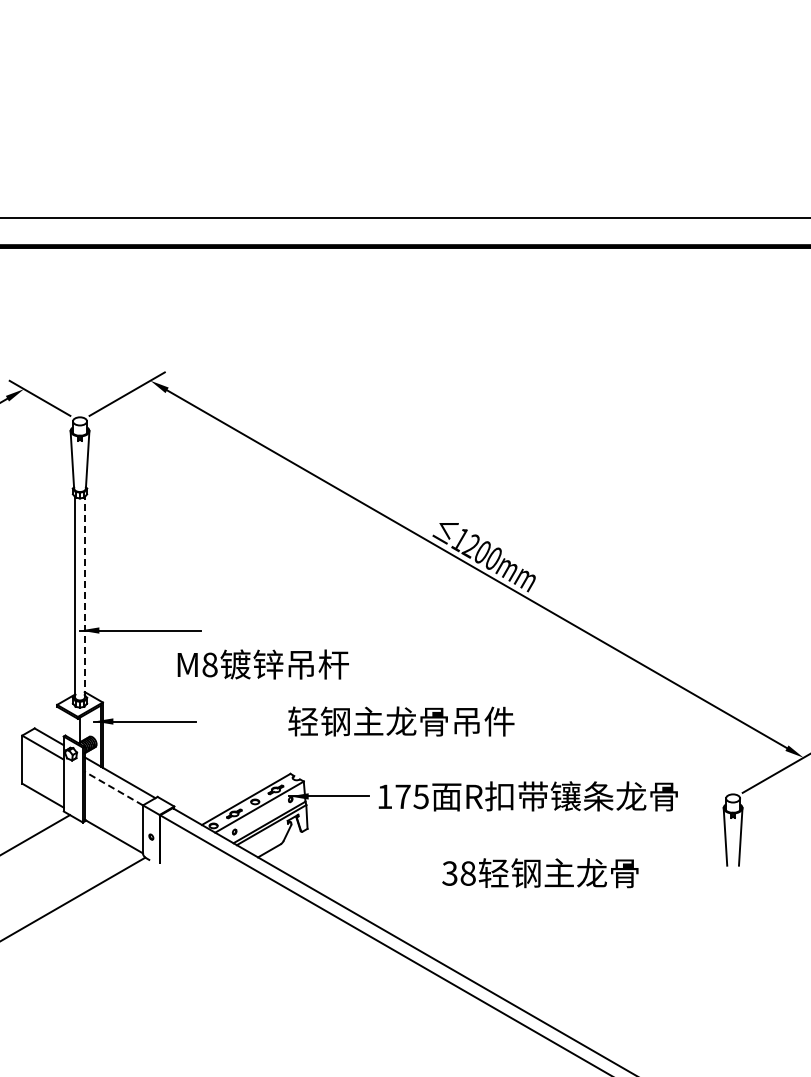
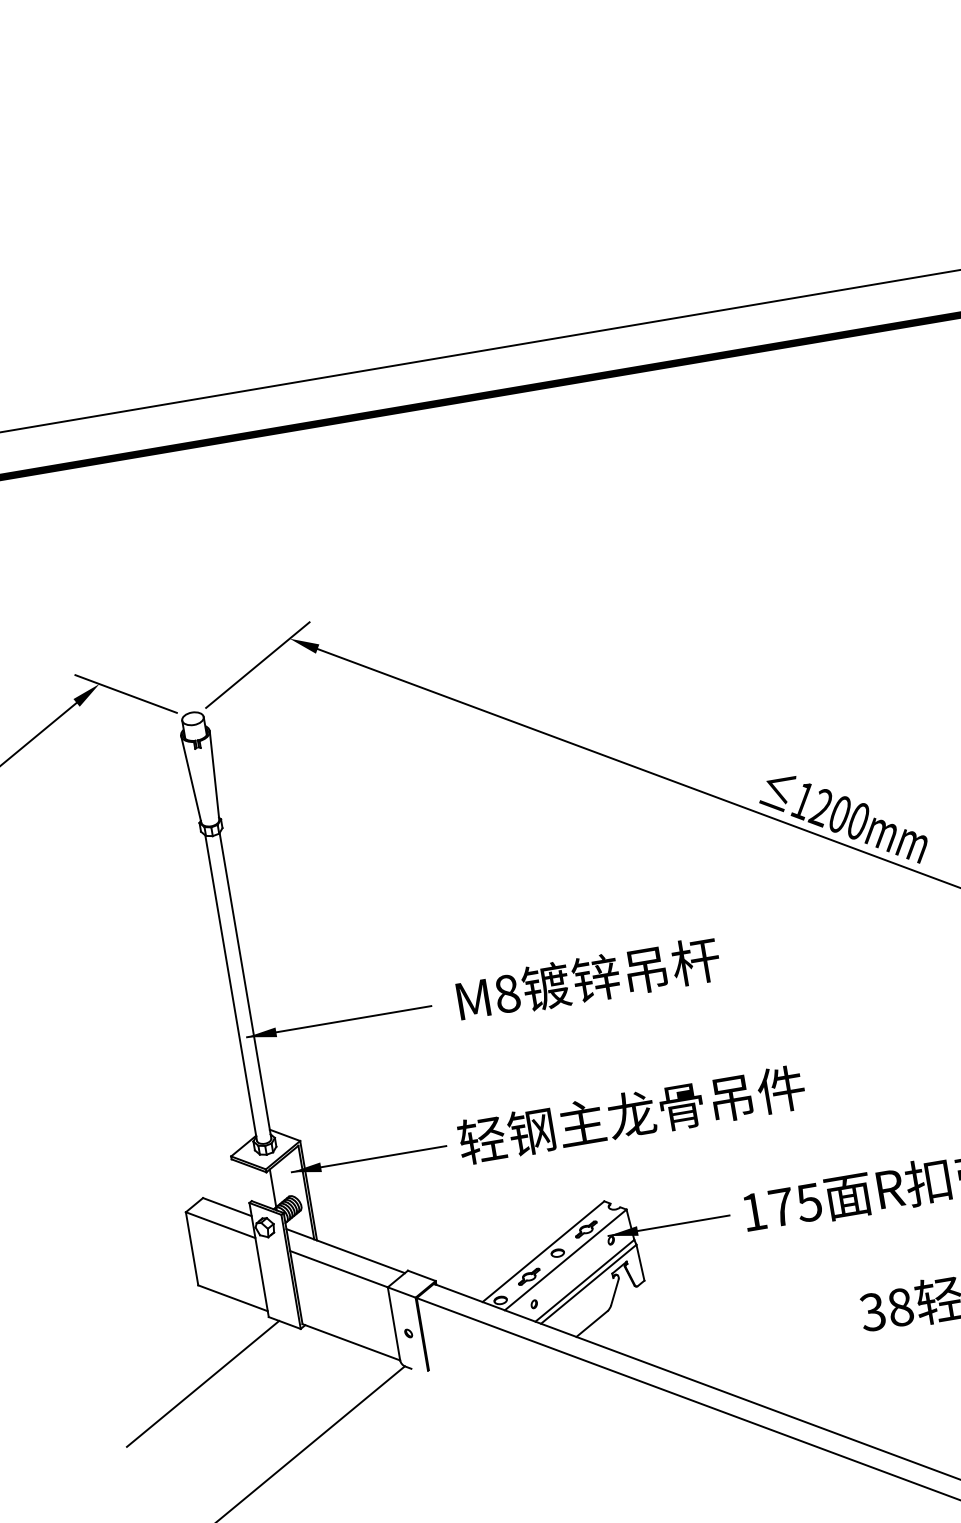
line: (84, 596) -> (244, 984), dashed -> solid
text: (262, 664) -> (587, 979), moved
text: (401, 721) -> (631, 1114), moved
line: (113, 788) -> (338, 1269), dashed -> solid

